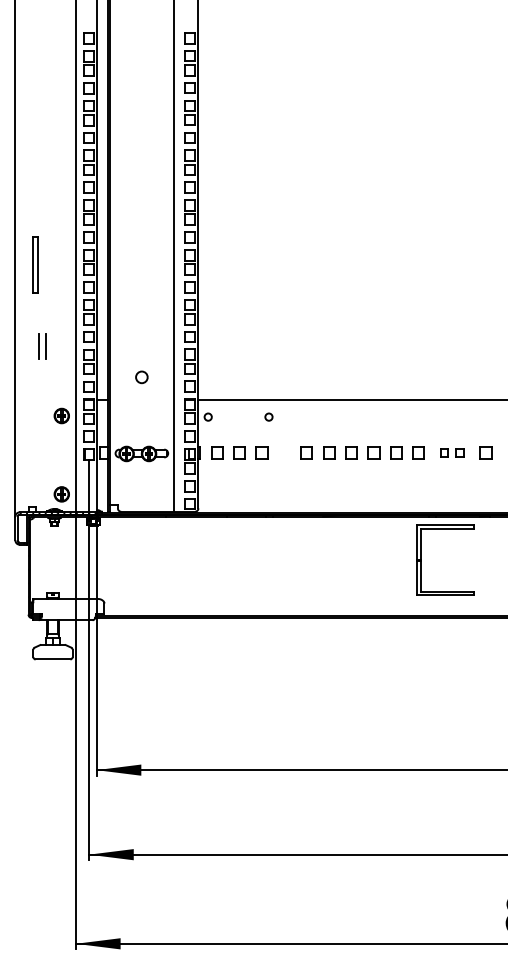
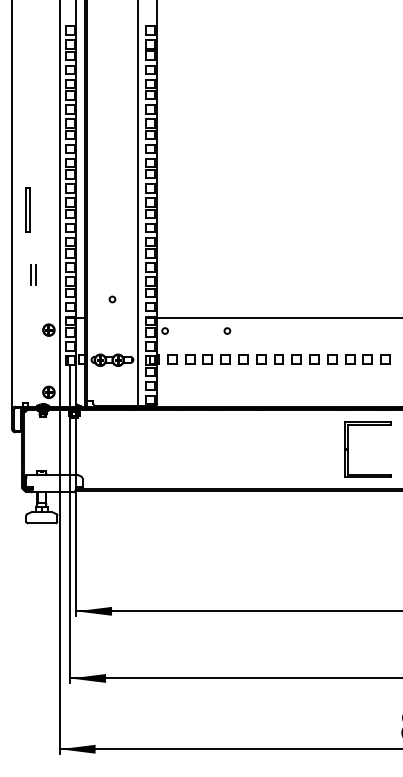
circle: (141, 377) -> (112, 299), size x0.62
circle: (269, 416) -> (227, 330), moved
part: (284, 452) -> (225, 359), added
part: (451, 452) -> (358, 359), size x1.43
part: (421, 560) -> (348, 449), moved

